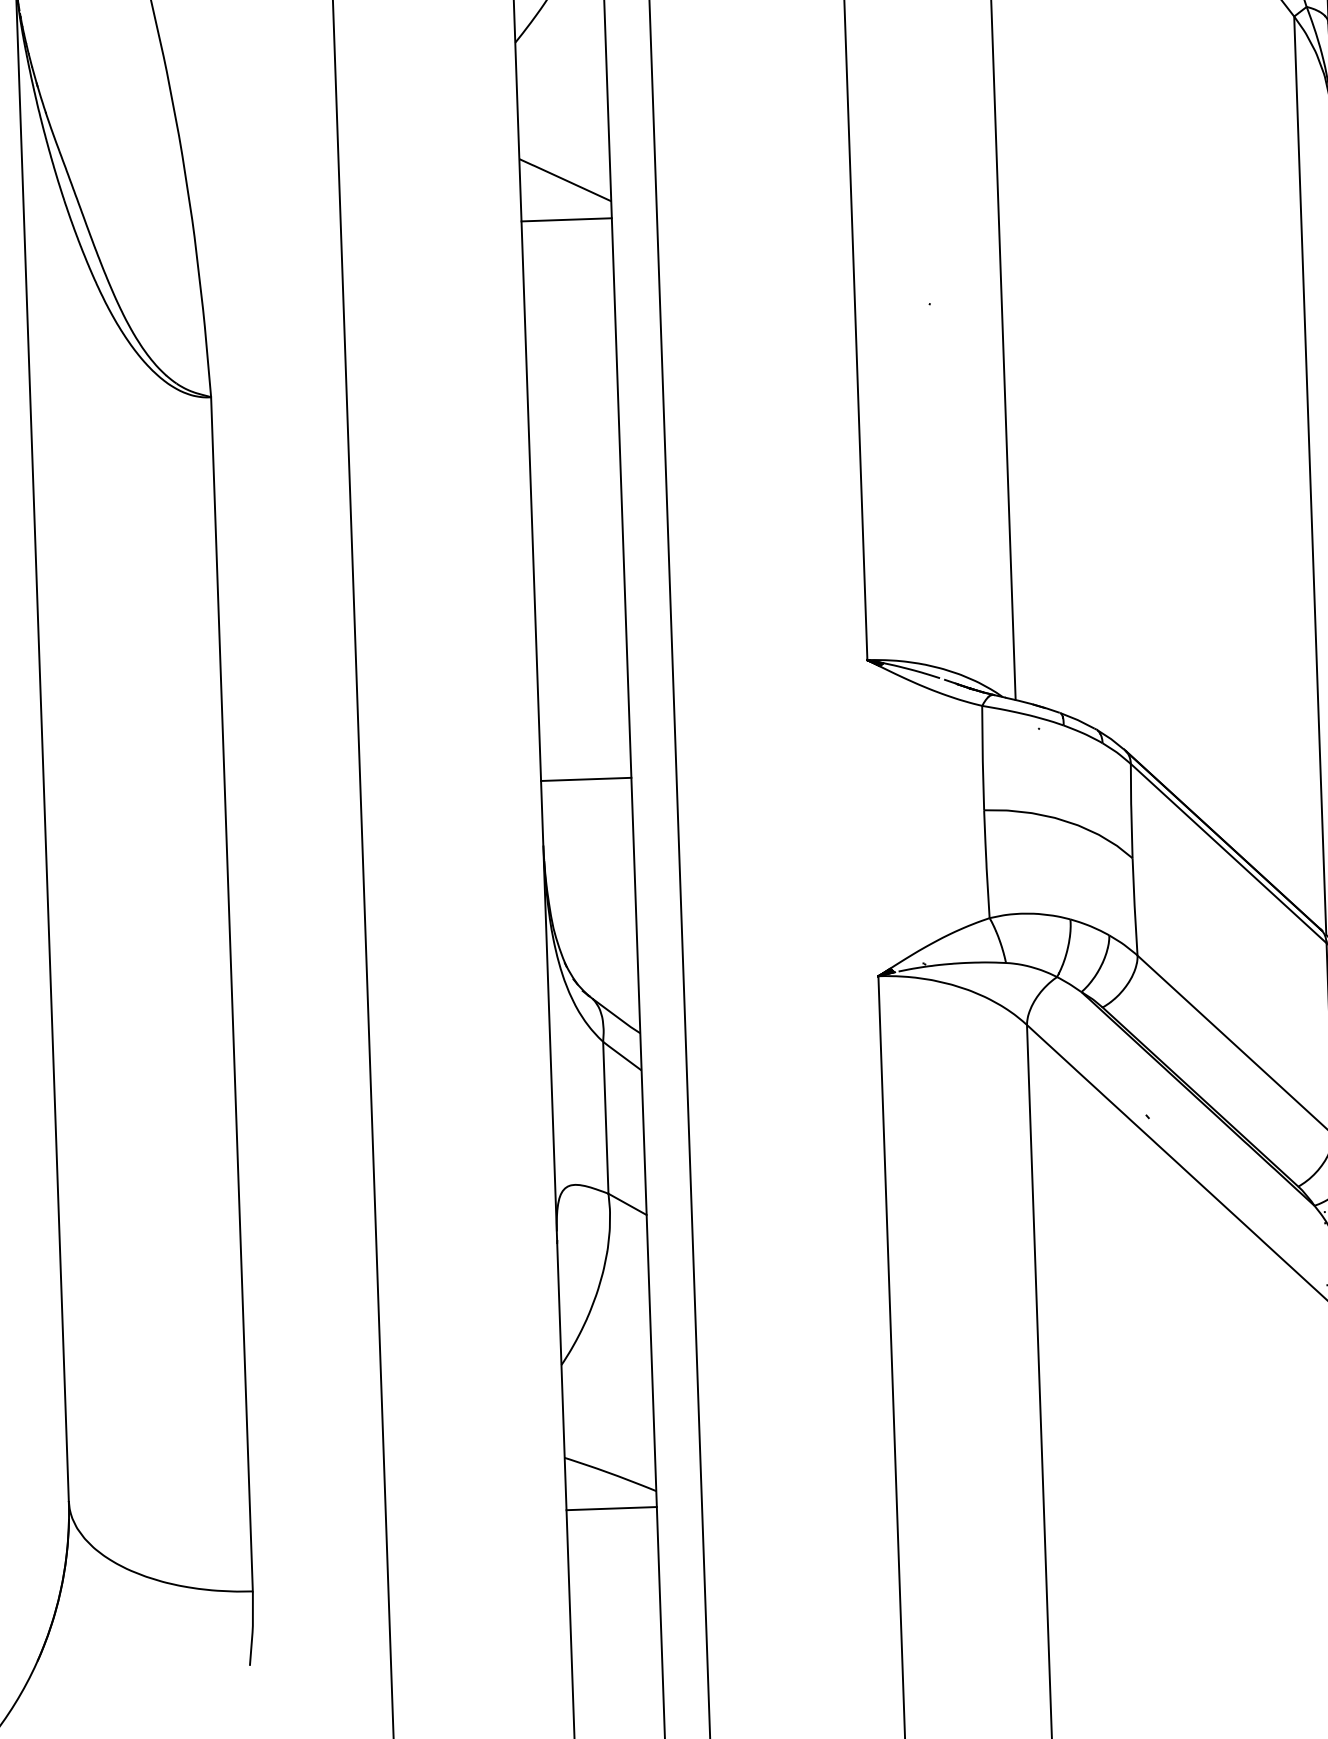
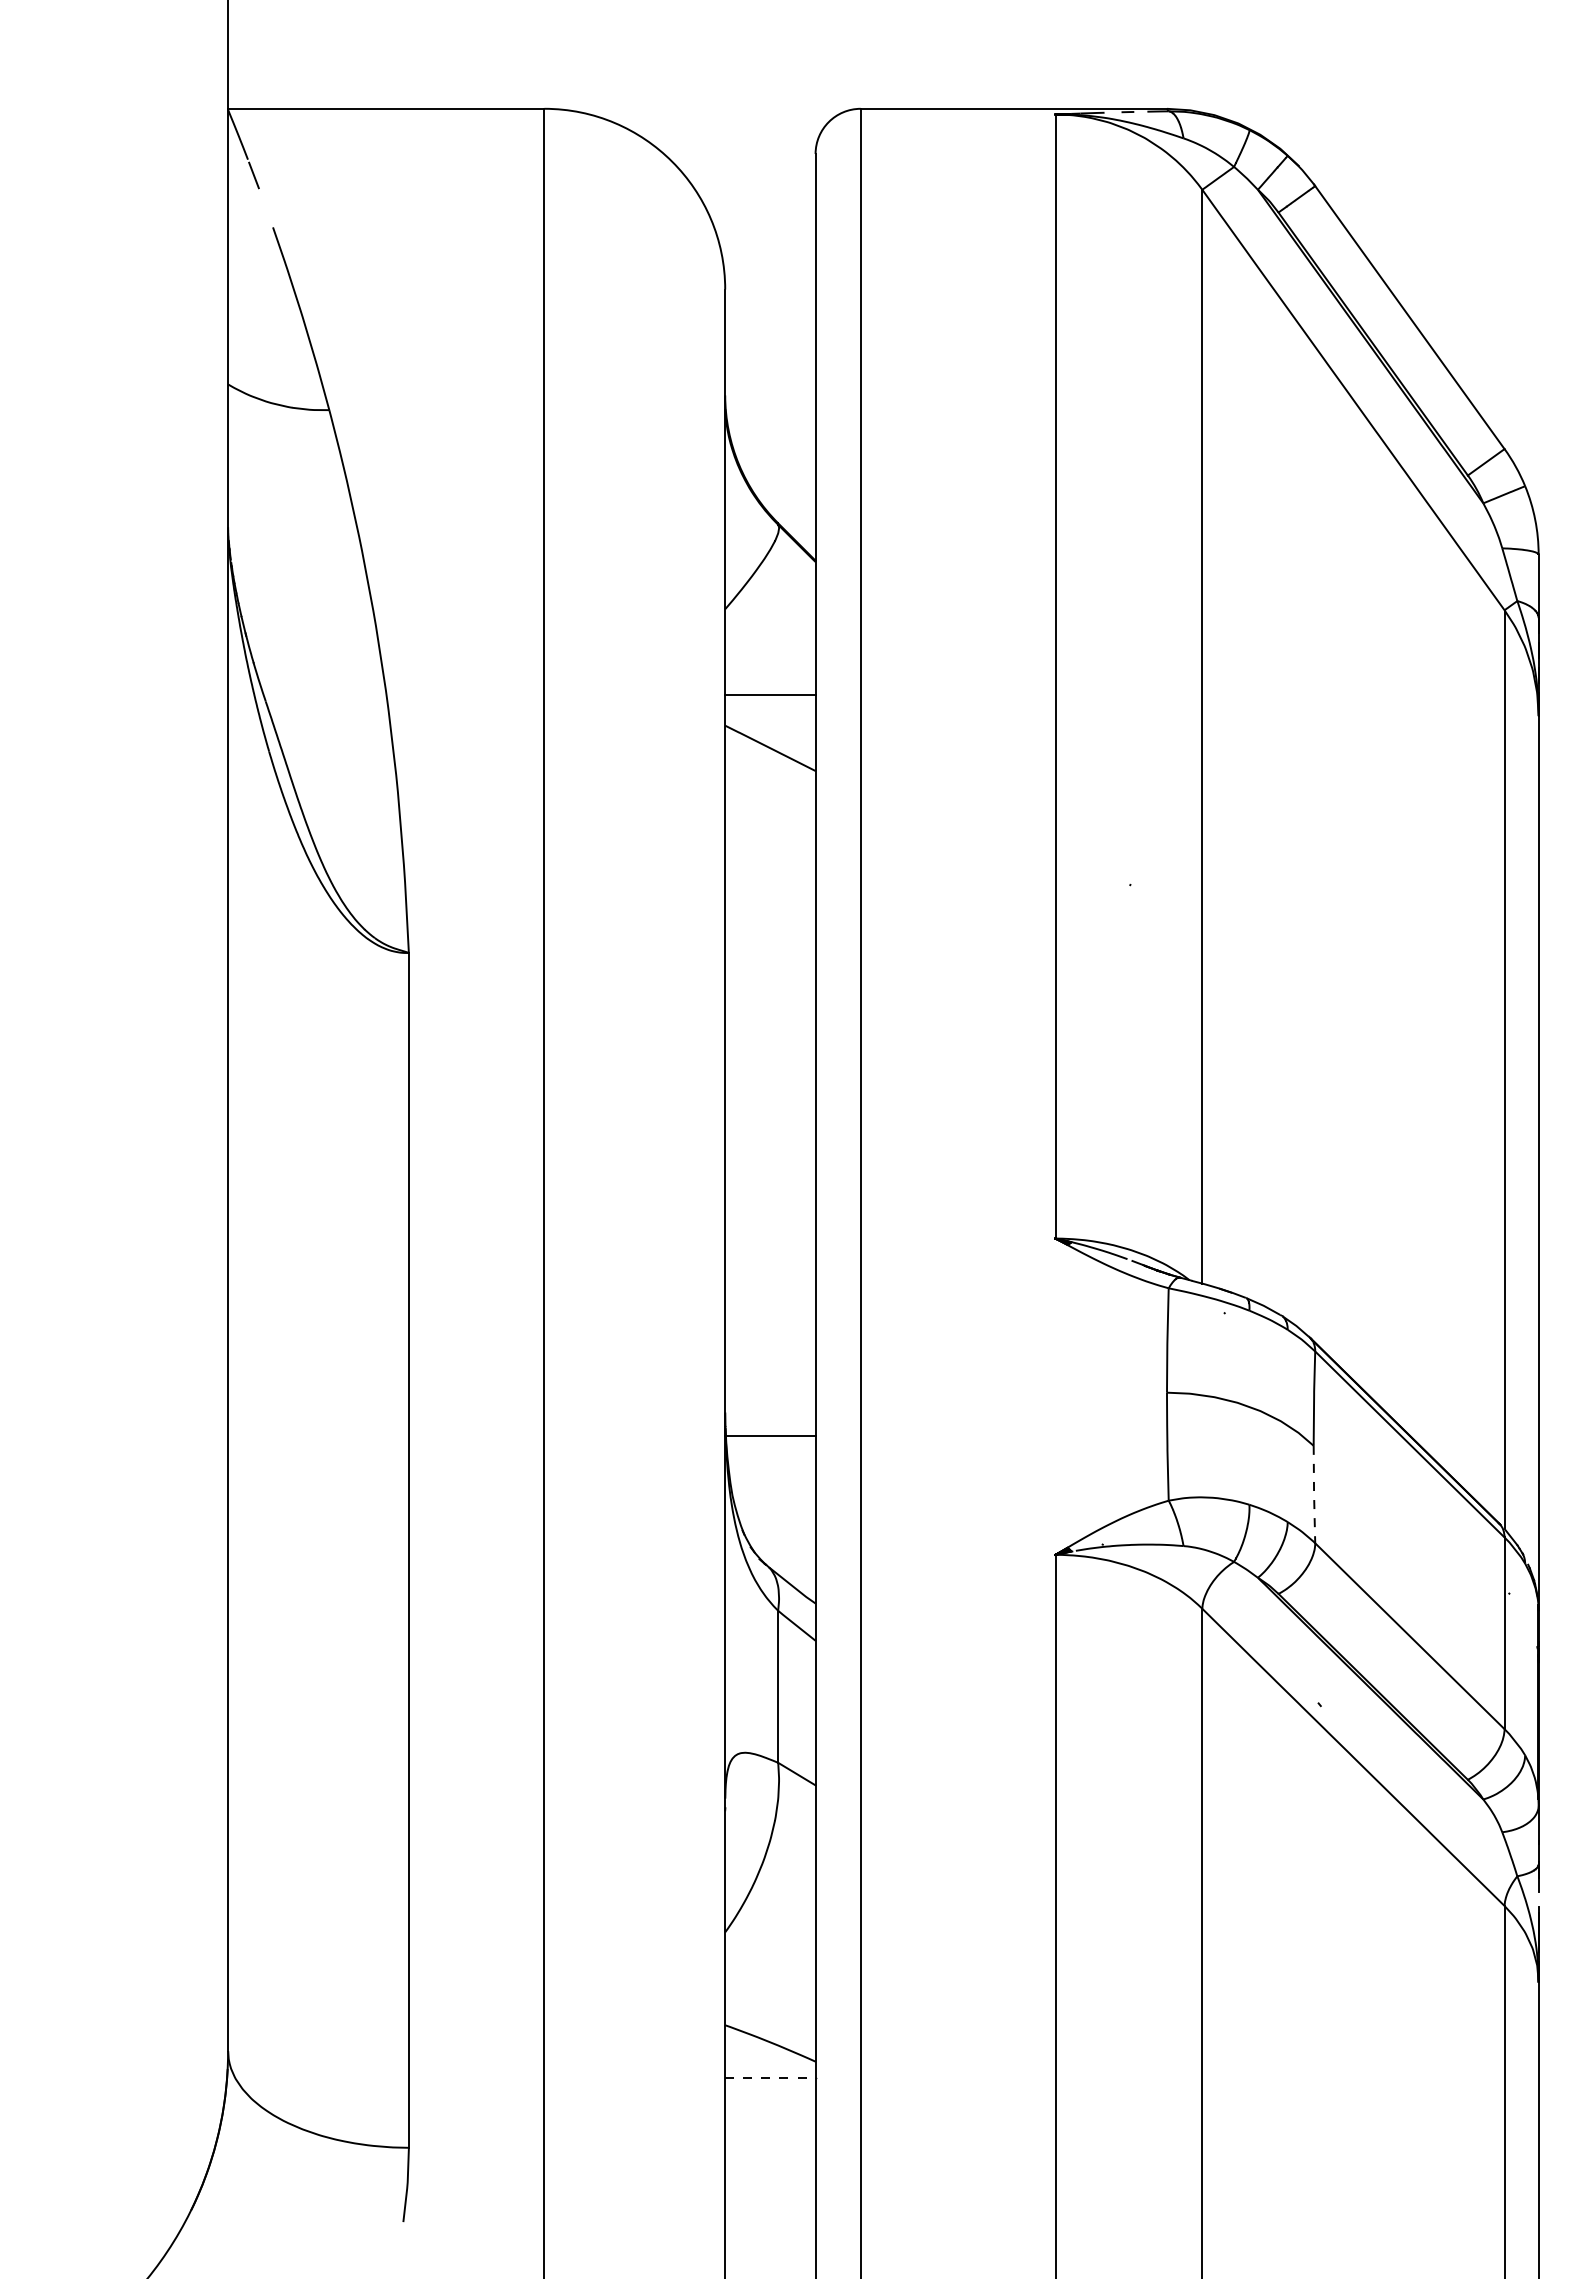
line: (566, 220) -> (770, 695), moved
line: (586, 778) -> (770, 1435), moved
line: (1135, 907) -> (1314, 1495), solid -> dashed
line: (611, 1508) -> (770, 2077), solid -> dashed

